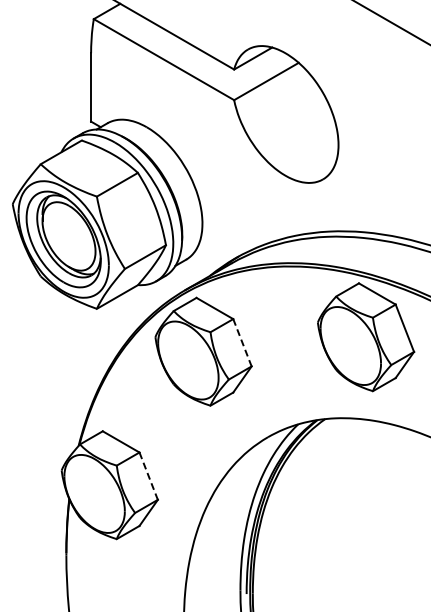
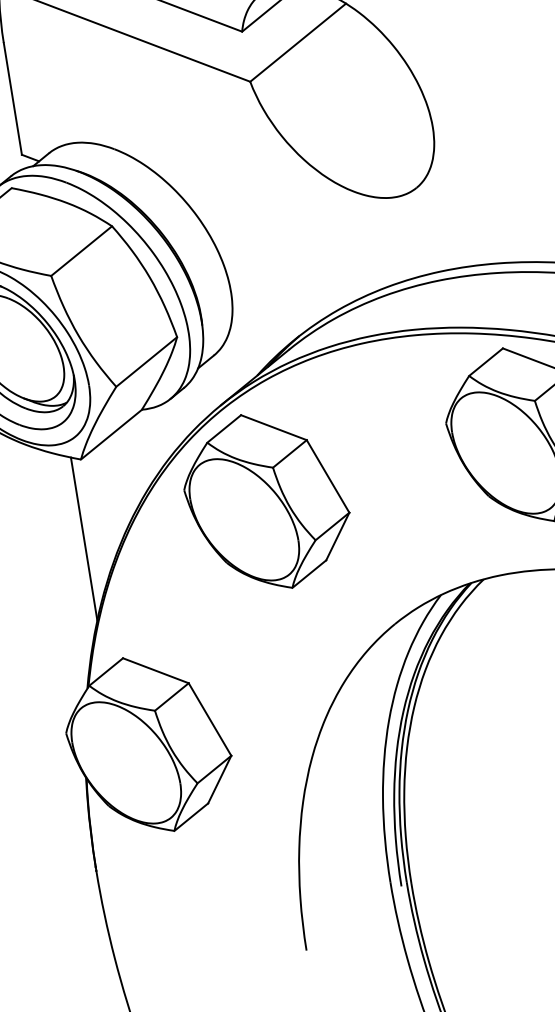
line: (242, 343) -> (328, 477), dashed -> solid
line: (91, 356) -> (84, 538), added
line: (148, 476) -> (209, 720), dashed -> solid

